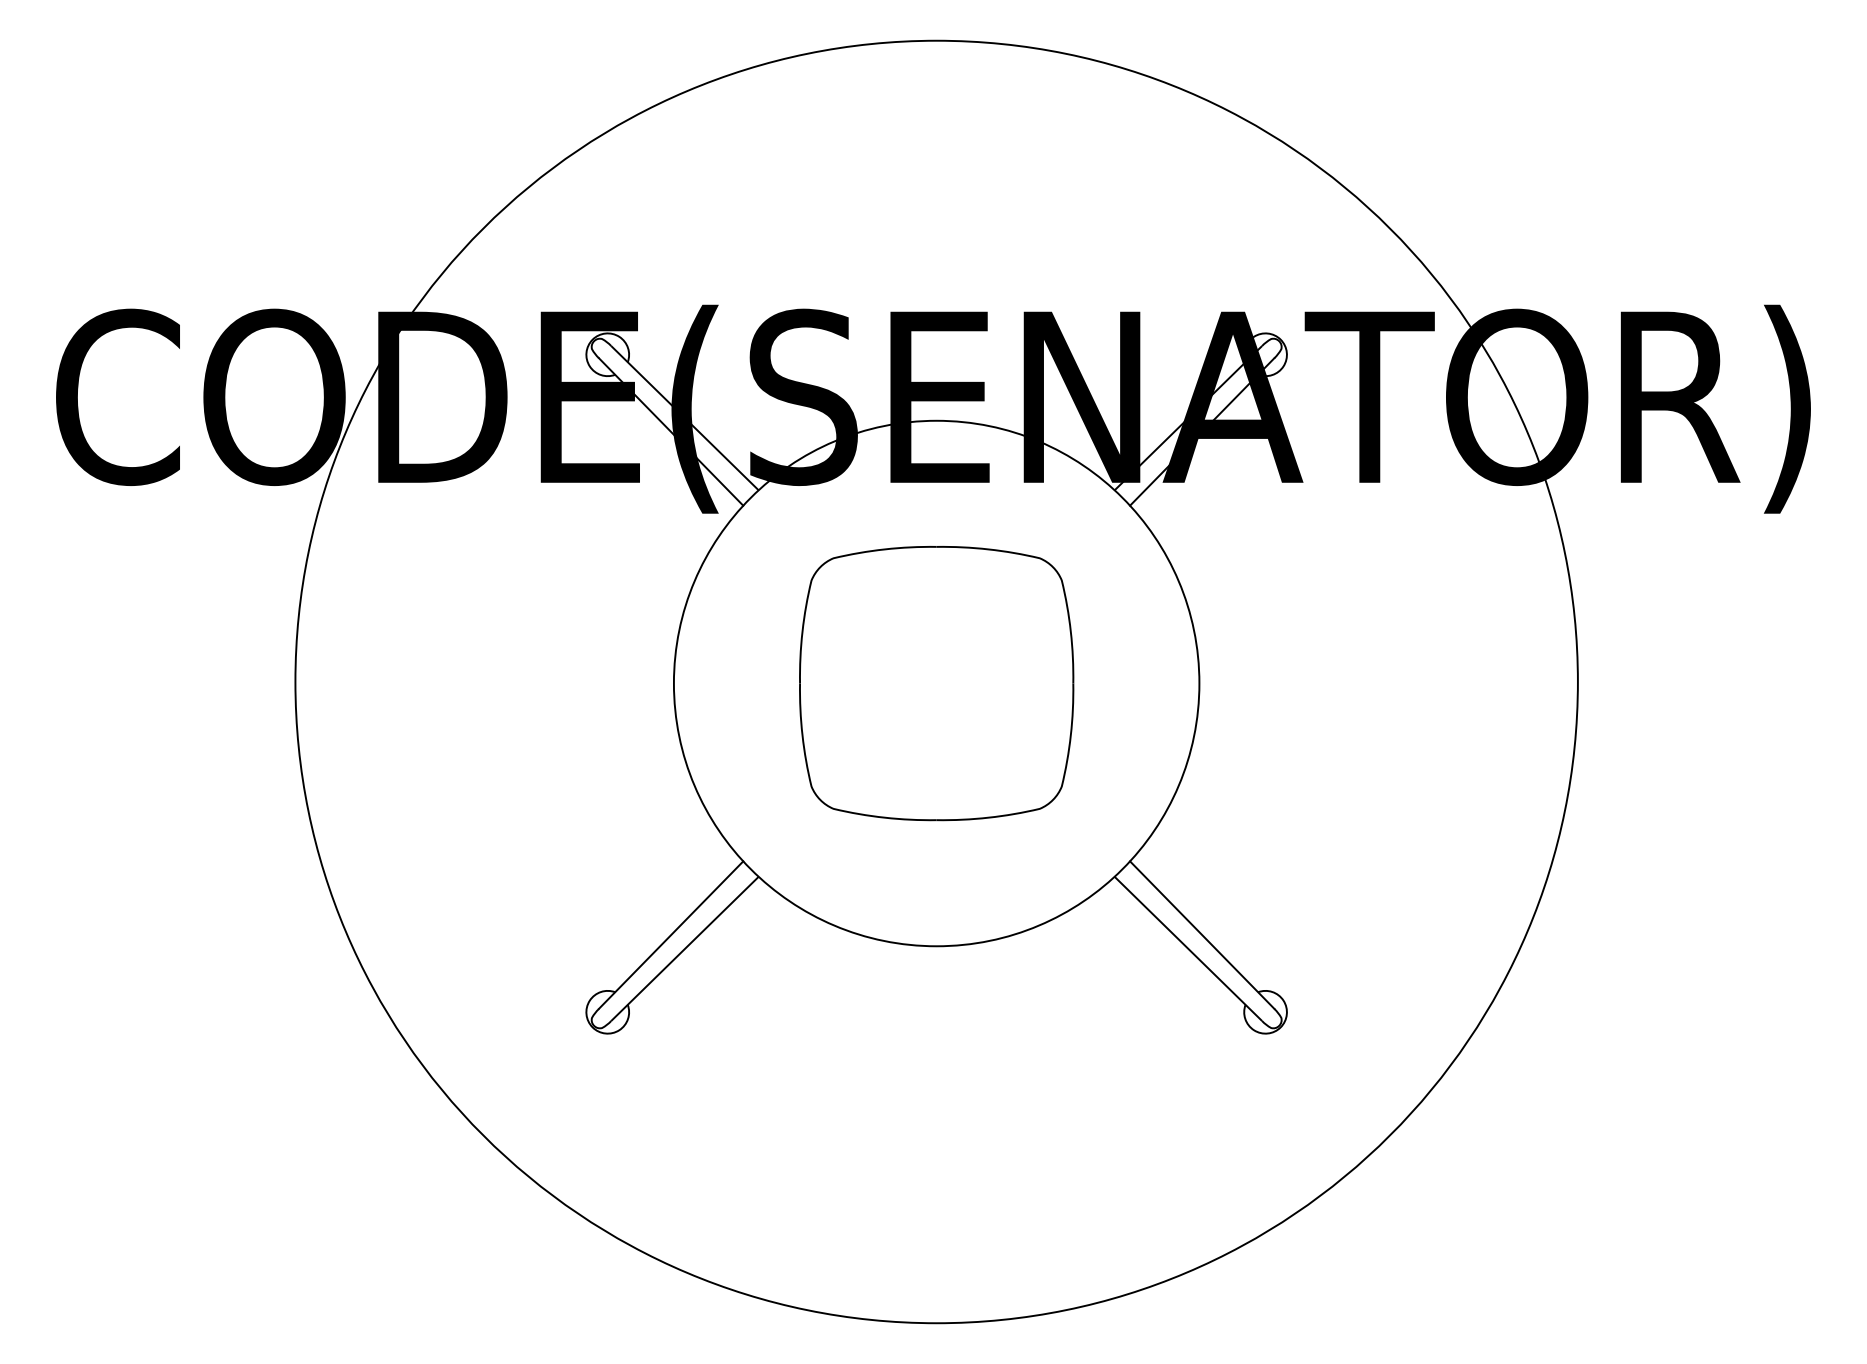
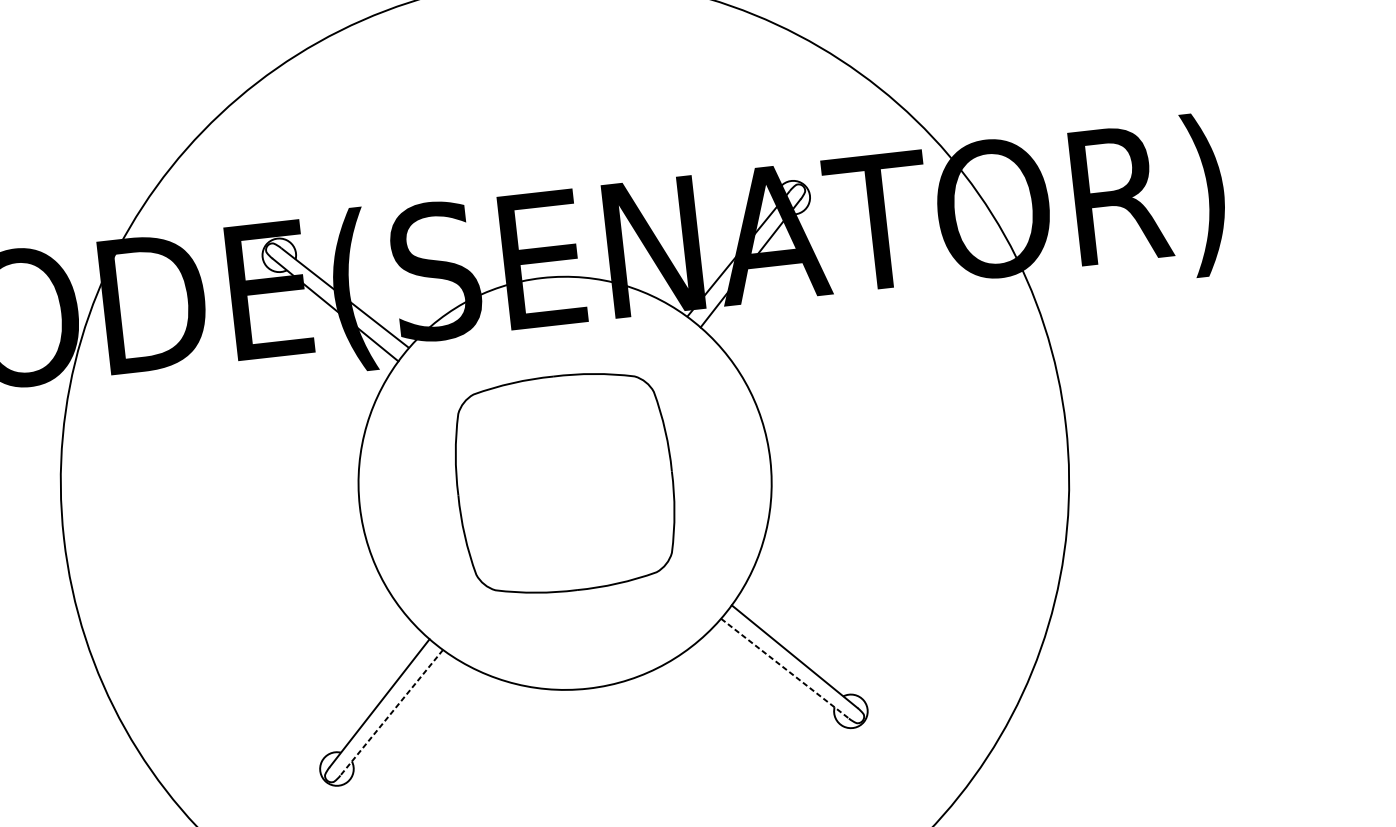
line: (684, 949) -> (391, 713), solid -> dashed
line: (1188, 949) -> (785, 669), solid -> dashed

